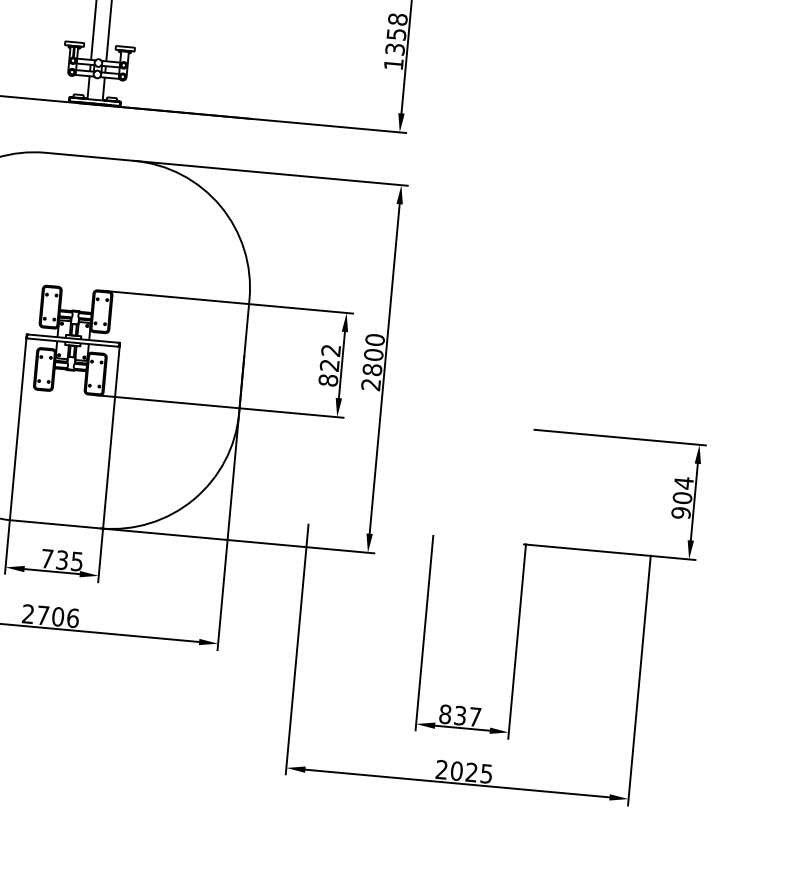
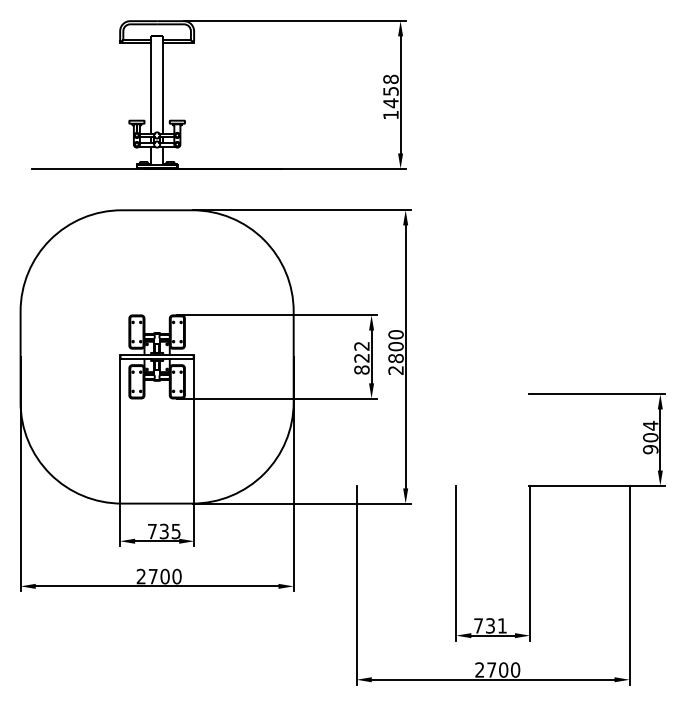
text: (394, 49) -> (390, 103), 1358 -> 1458
text: (72, 617) -> (176, 576), 2706 -> 2700
text: (460, 715) -> (490, 625), 837 -> 731
text: (471, 771) -> (503, 669), 2025 -> 2700

